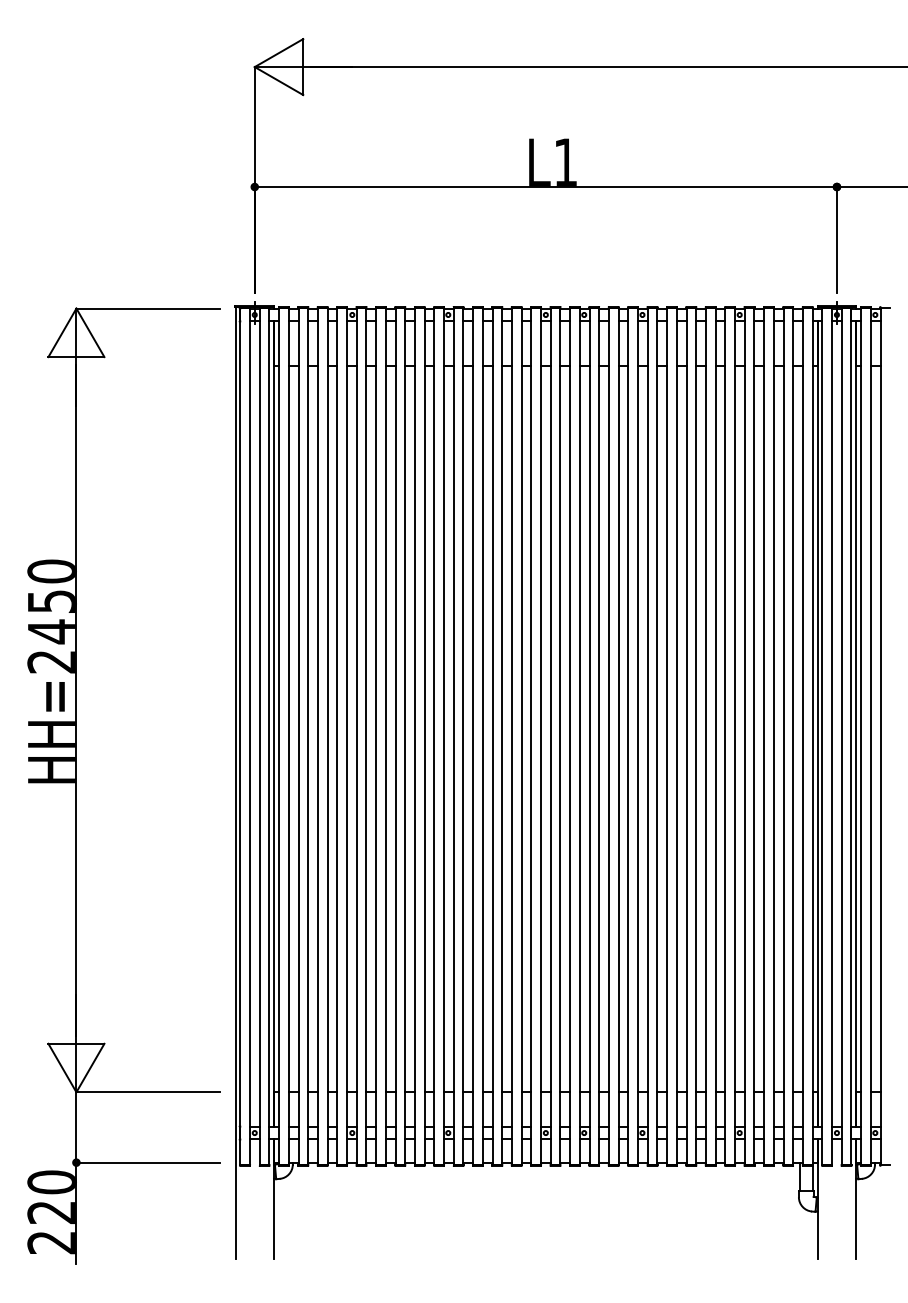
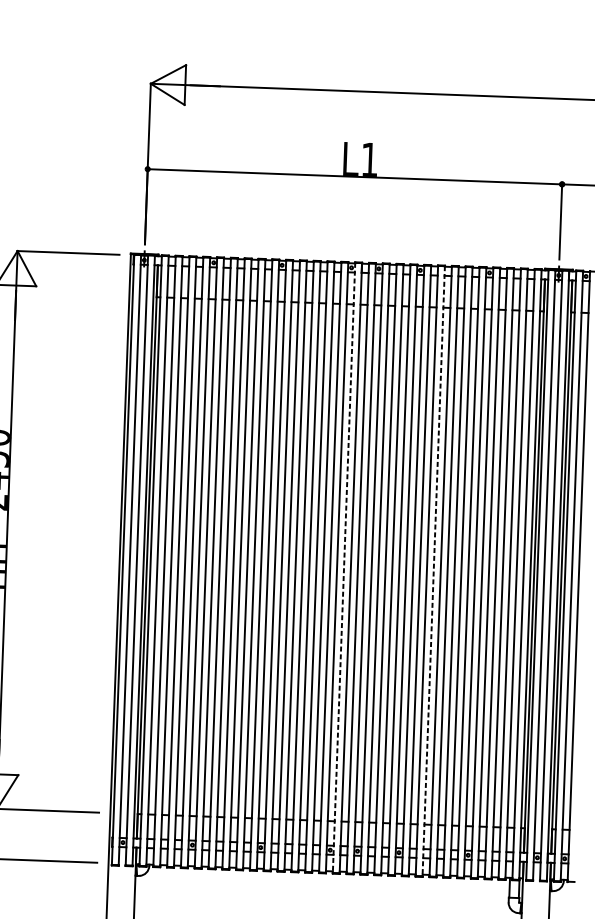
line: (550, 736) -> (343, 568), solid -> dashed
line: (676, 736) -> (433, 571), solid -> dashed

